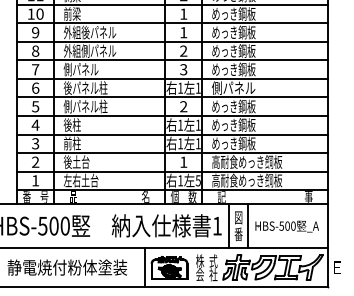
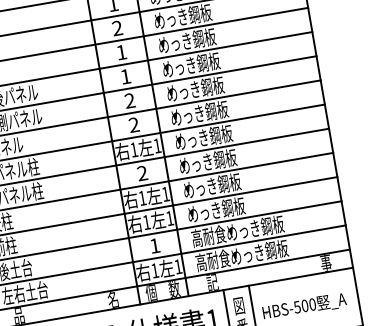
text: (183, 69) -> (133, 124), 3 -> 2
text: (233, 87) -> (203, 137), 側パネル -> めっき鋼板
text: (197, 180) -> (177, 266), 5 -> 1

